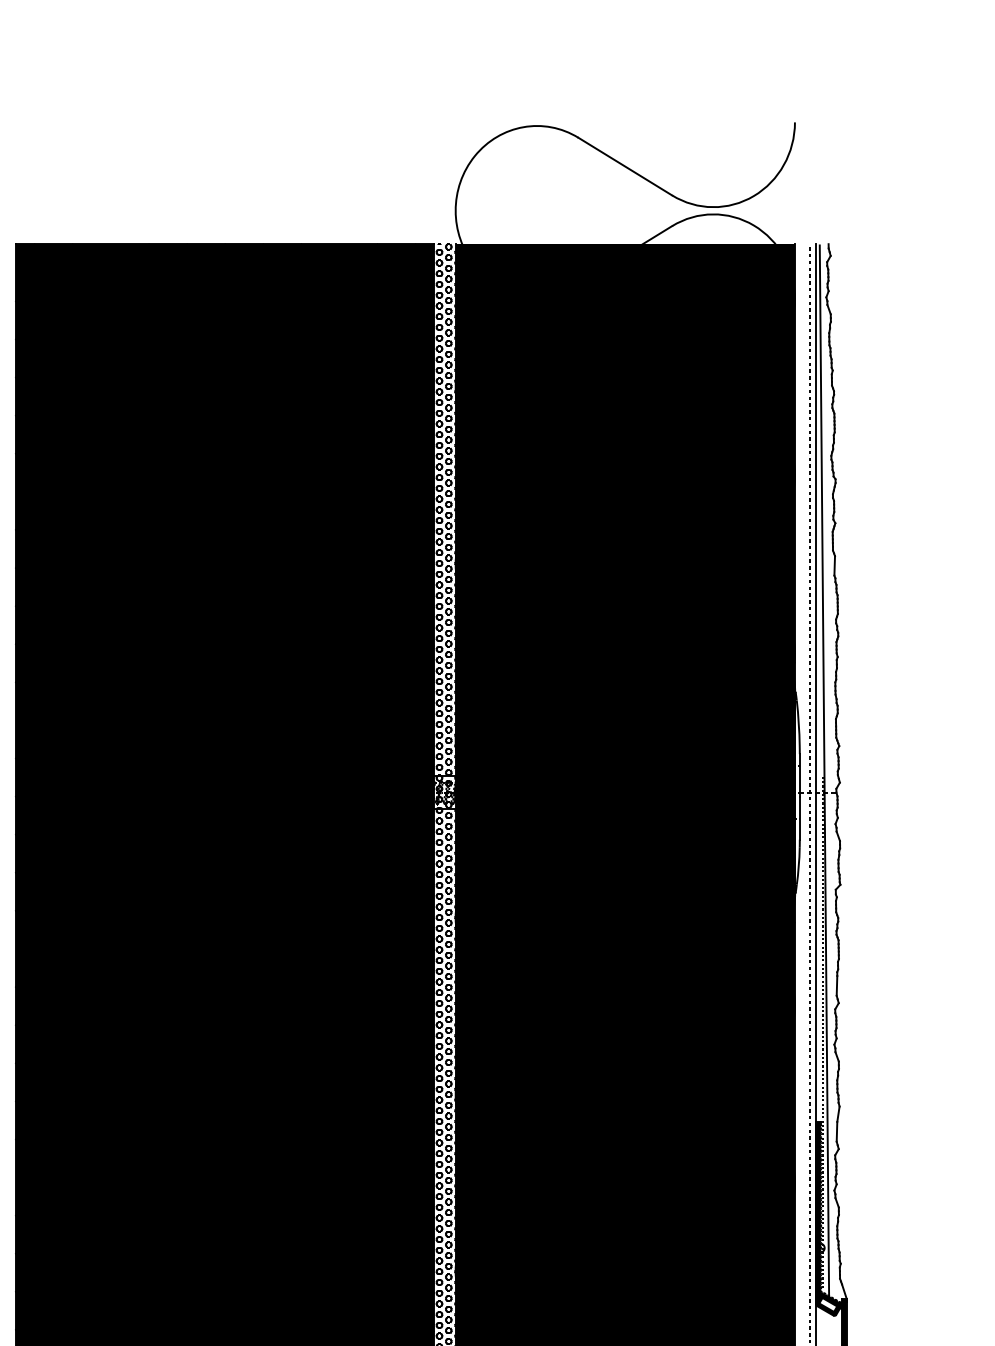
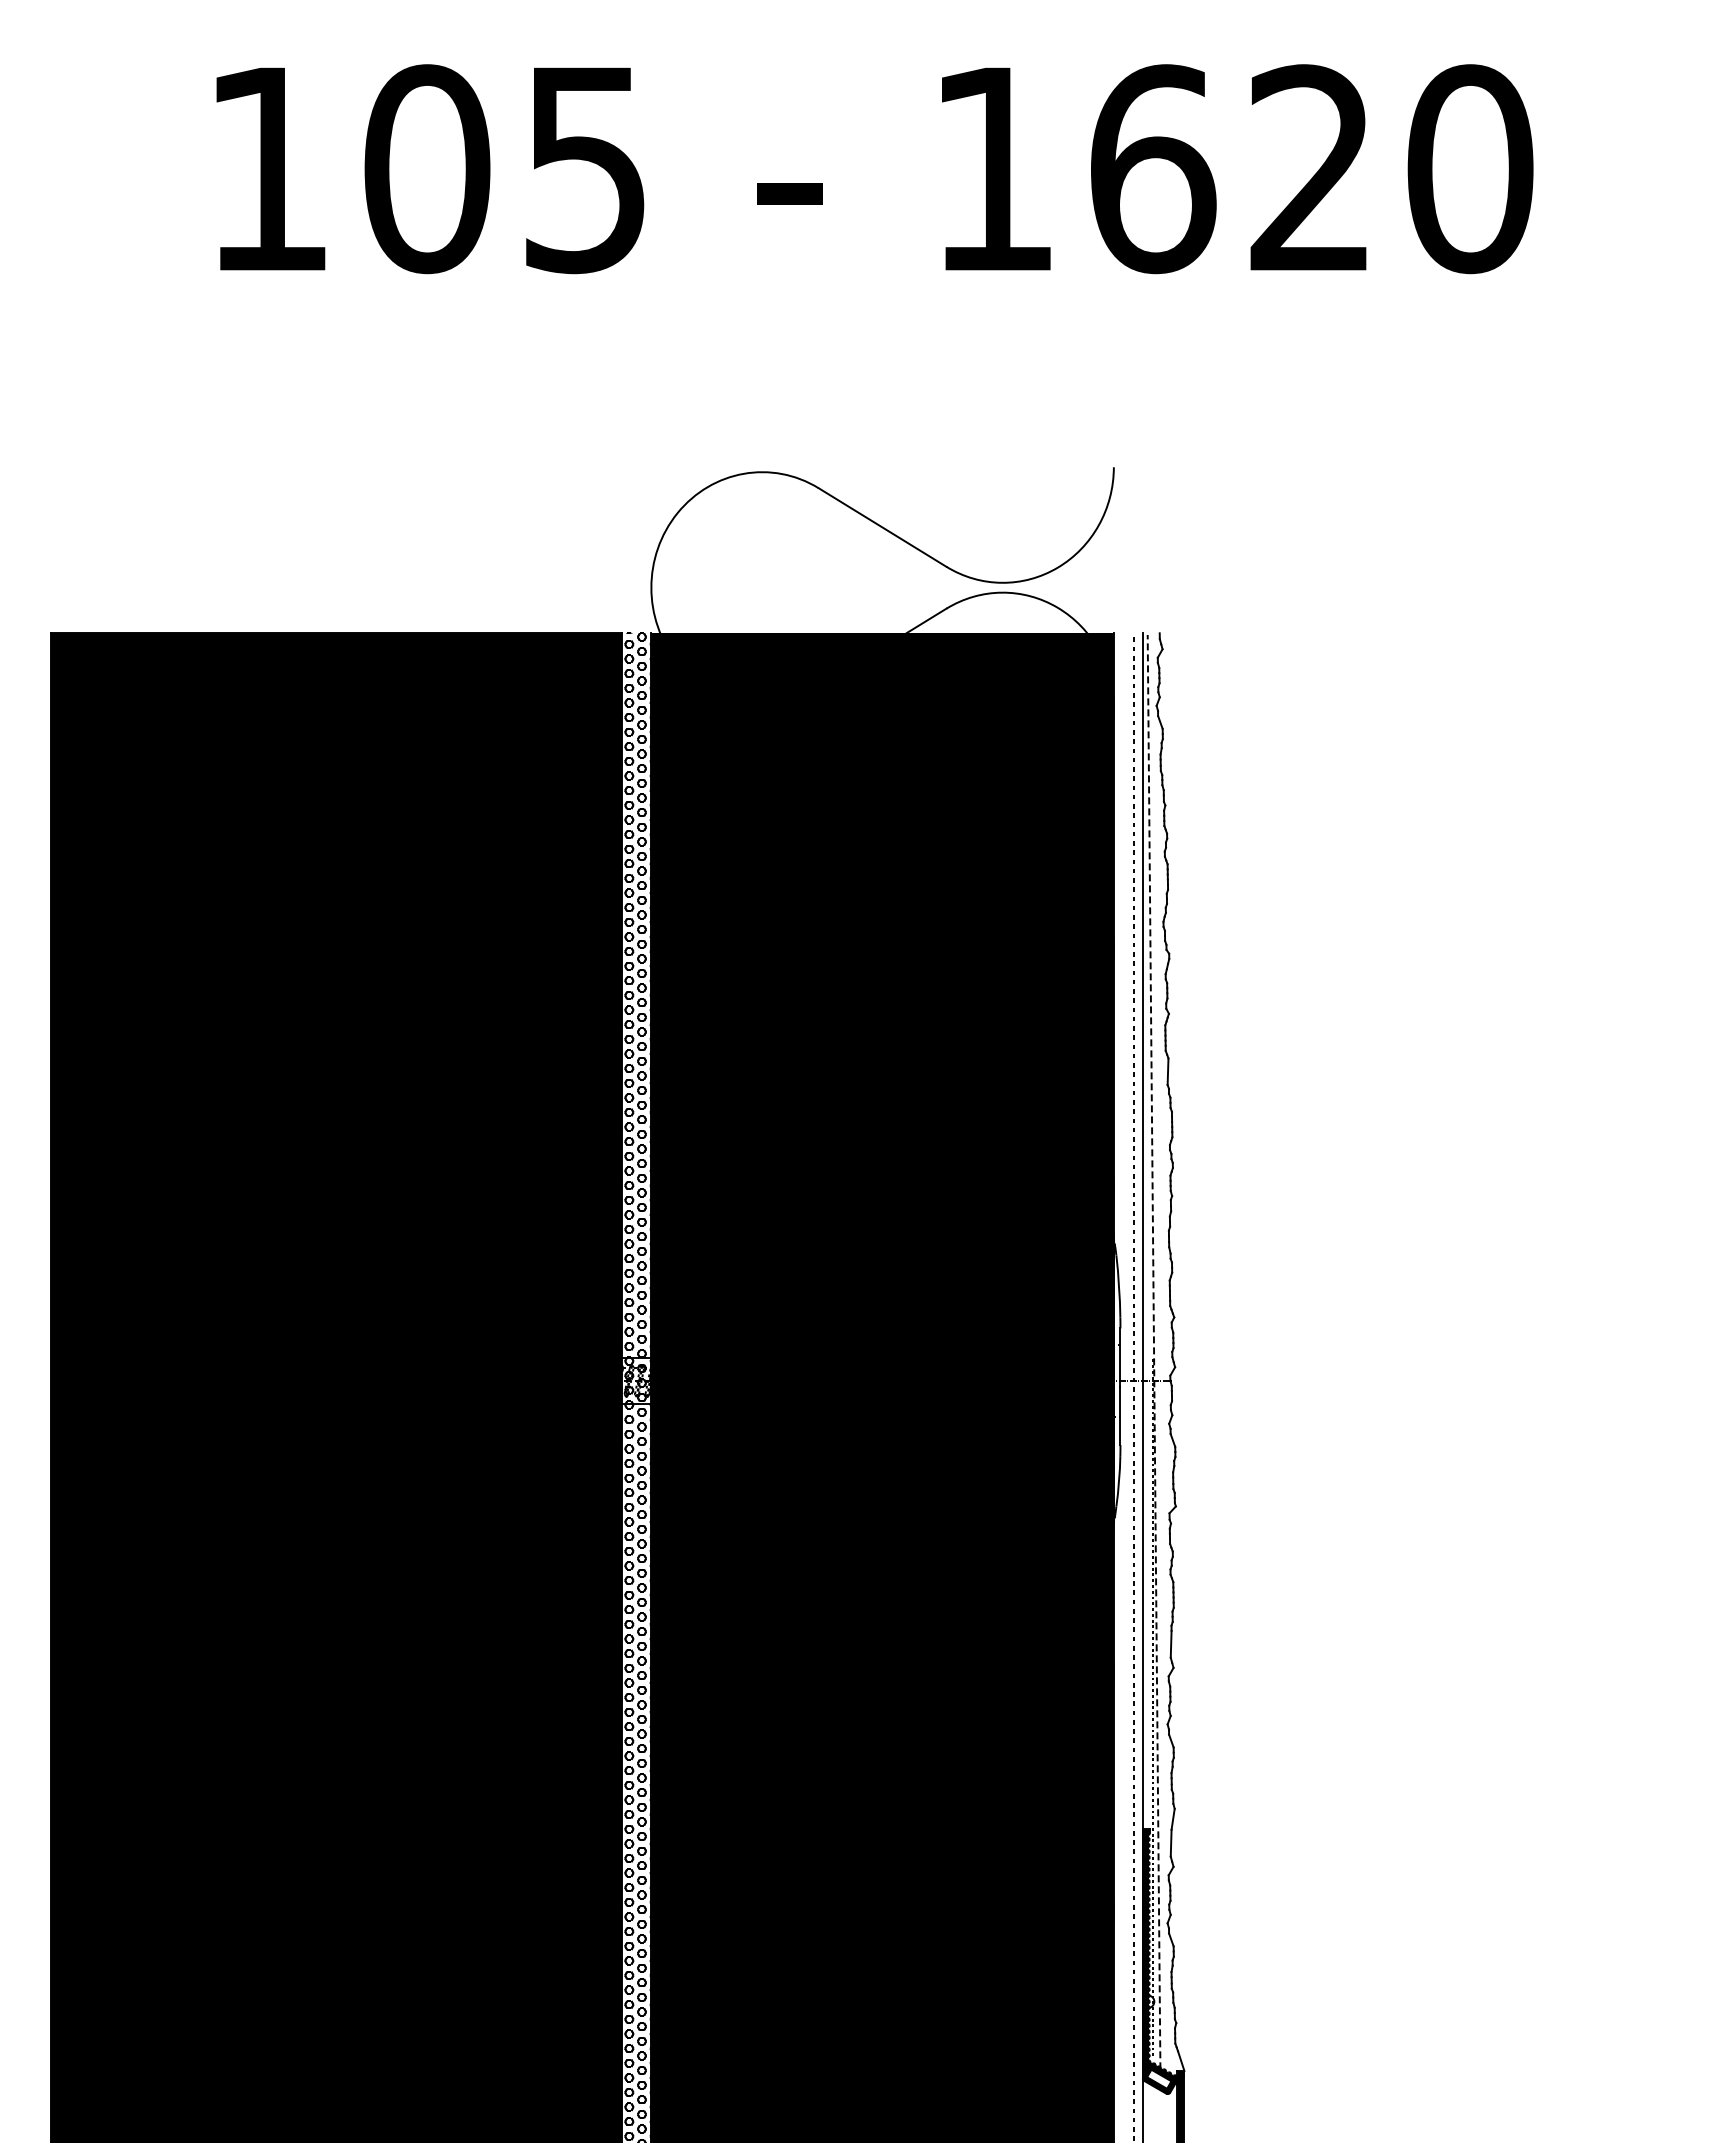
line: (824, 771) -> (1154, 1351), solid -> dashed

